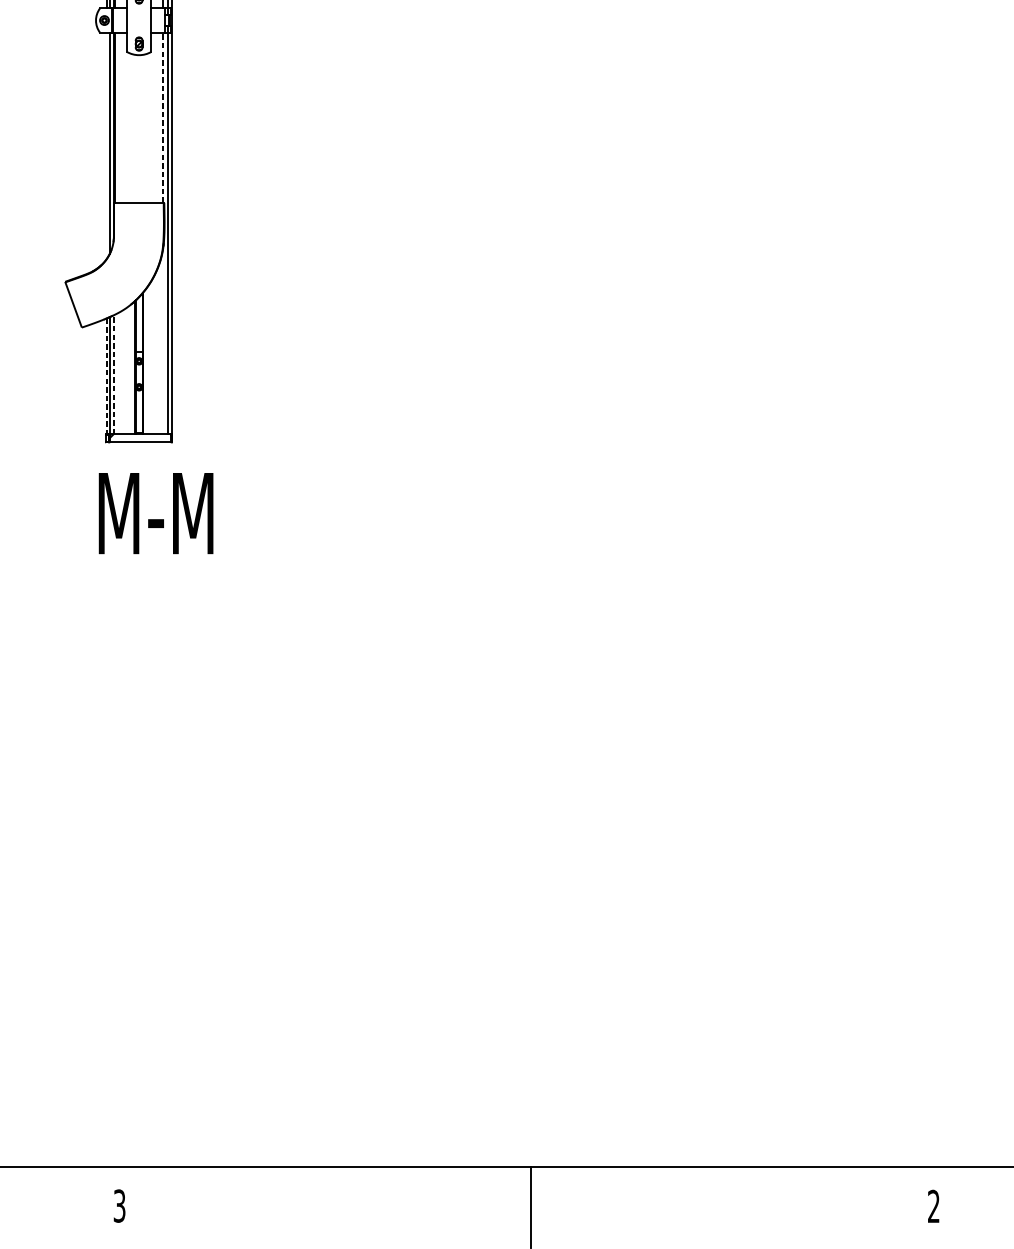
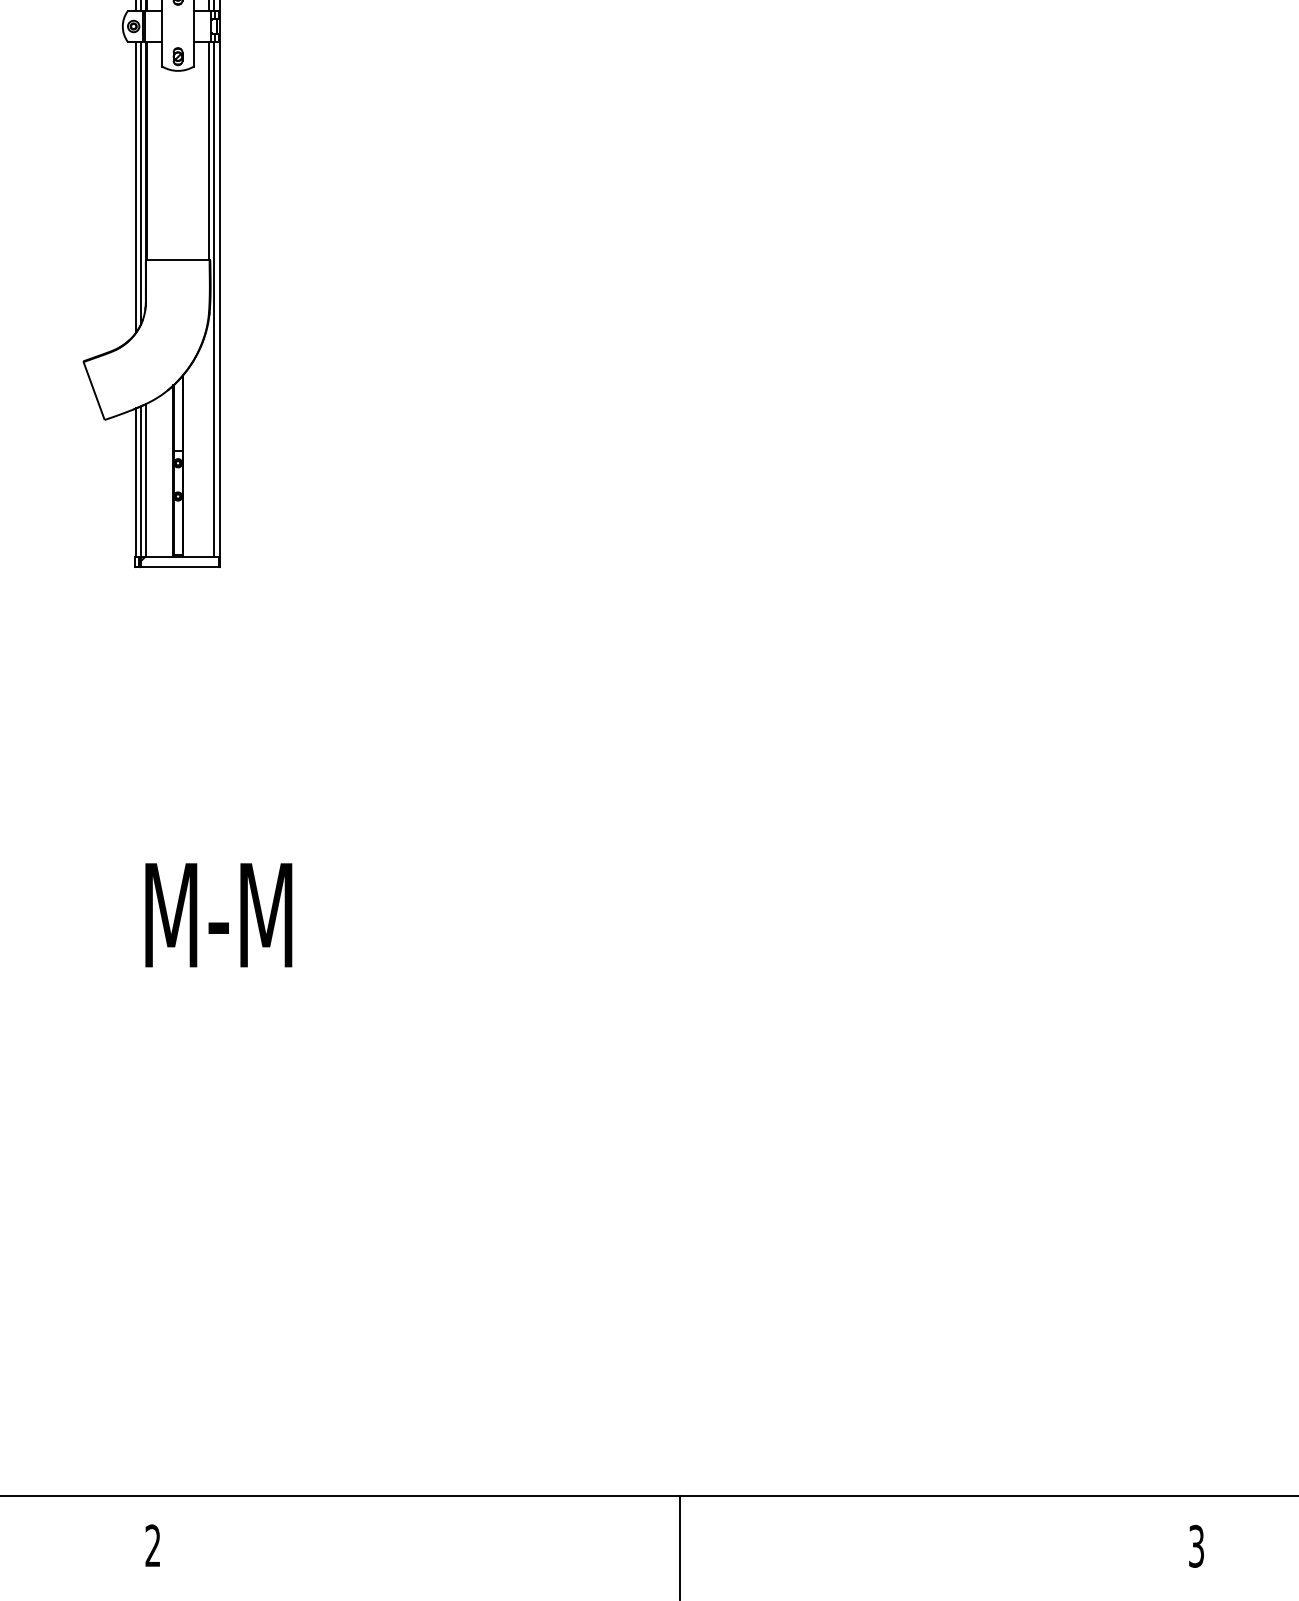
line: (163, 117) -> (209, 150), dashed -> solid
line: (106, 146) -> (136, 187), added
line: (113, 374) -> (145, 480), dashed -> solid
line: (106, 377) -> (136, 483), dashed -> solid
text: (155, 513) -> (218, 915), moved
text: (119, 1205) -> (152, 1545), 3 -> 2
text: (933, 1206) -> (1196, 1546), 2 -> 3

